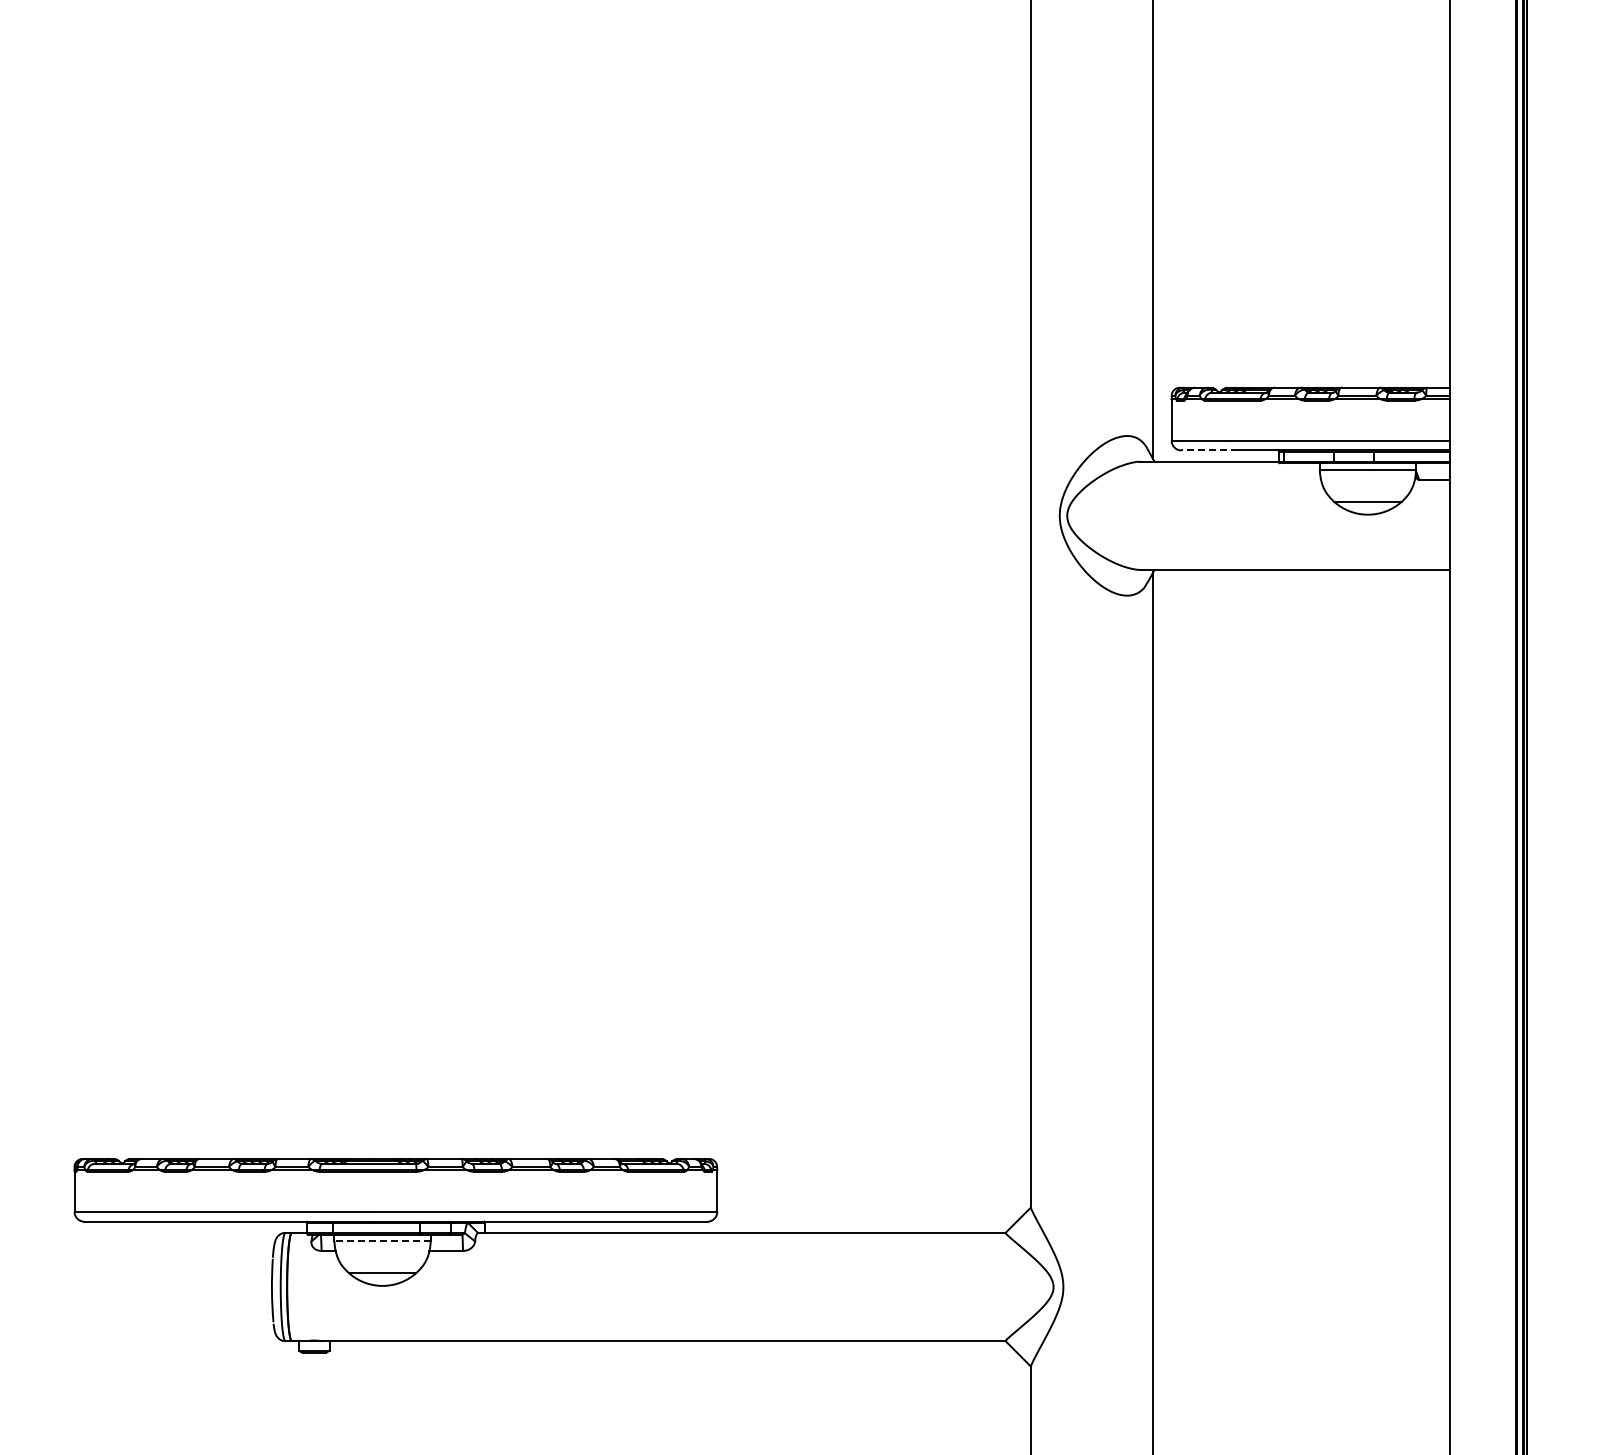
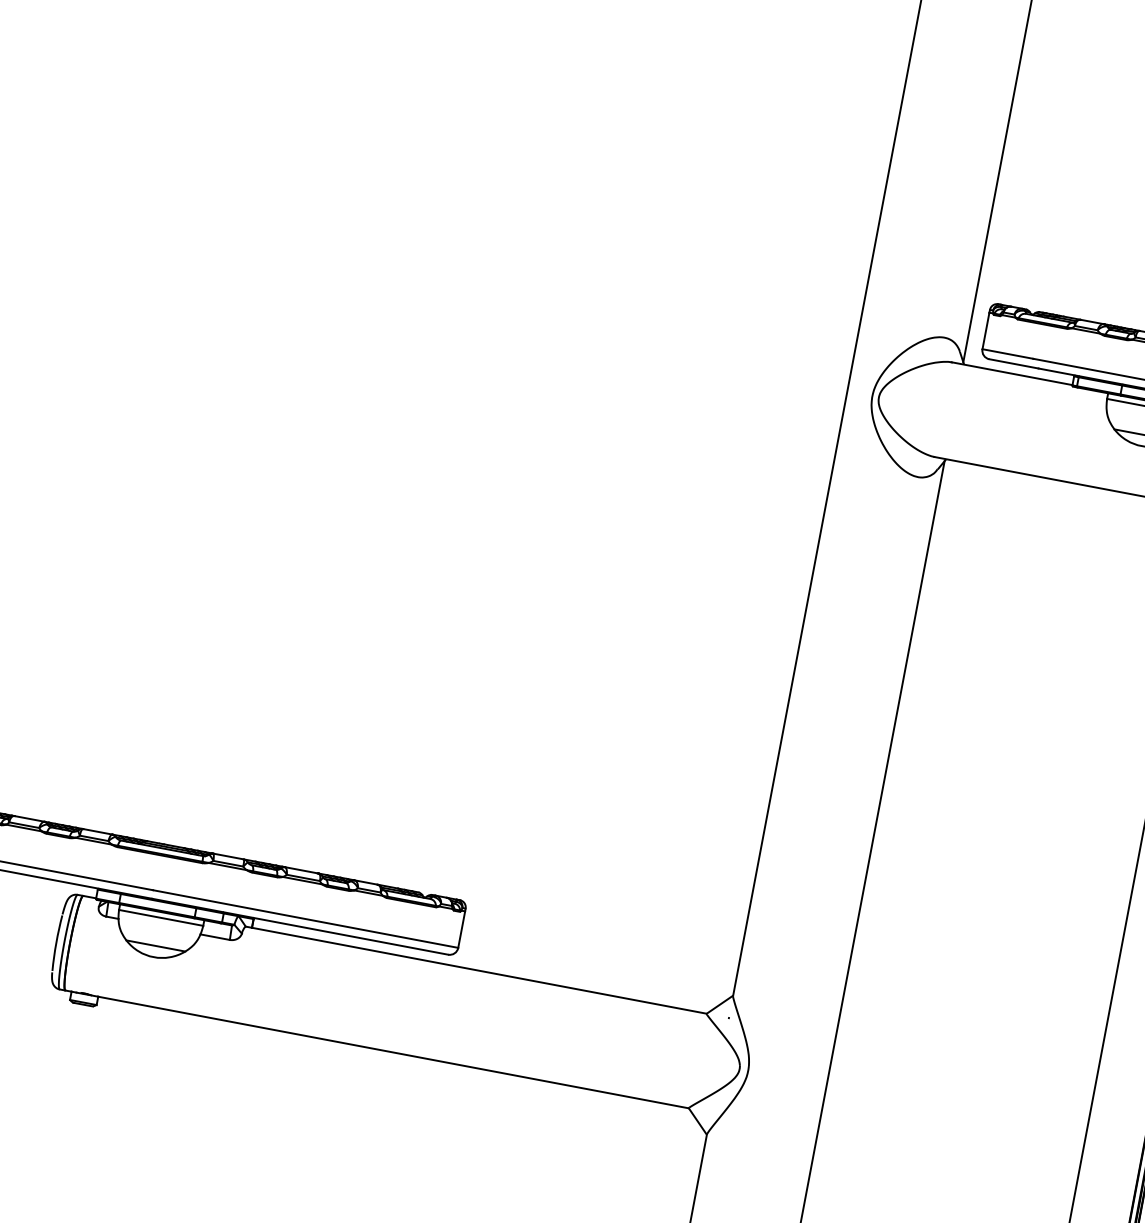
line: (1208, 450) -> (1013, 363), dashed -> solid
line: (382, 1240) -> (161, 917), dashed -> solid

